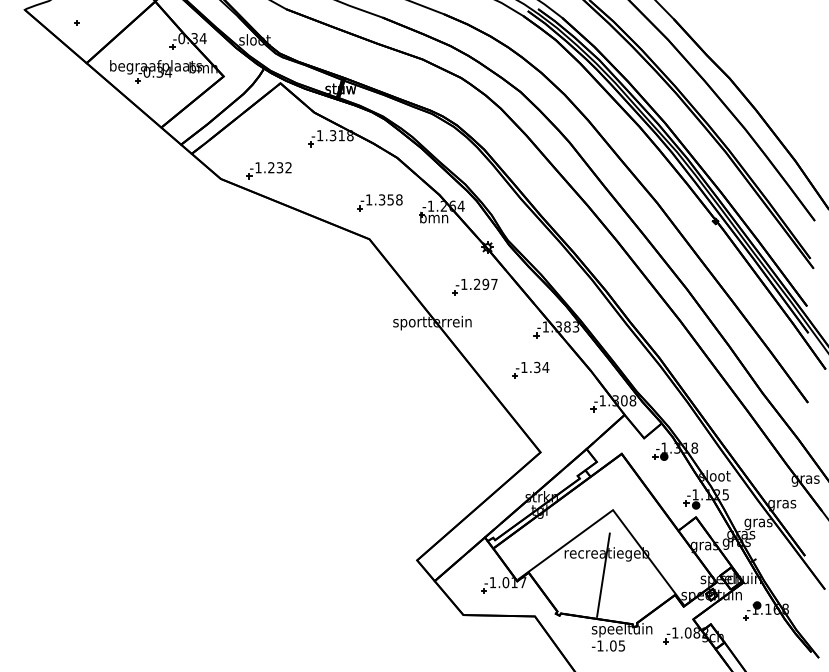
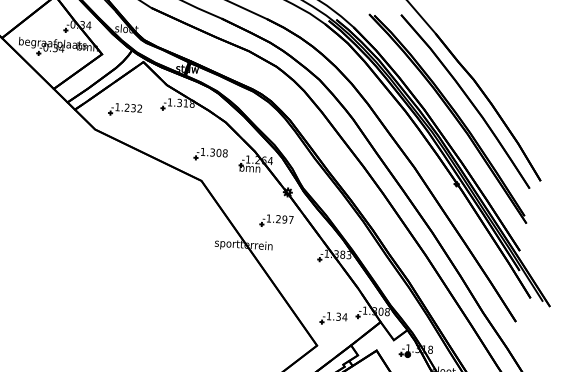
part: (268, 170) -> (124, 109), moved
text: (390, 199) -> (218, 152), -1.358 -> -1.308
part: (530, 369) -> (333, 318), moved

